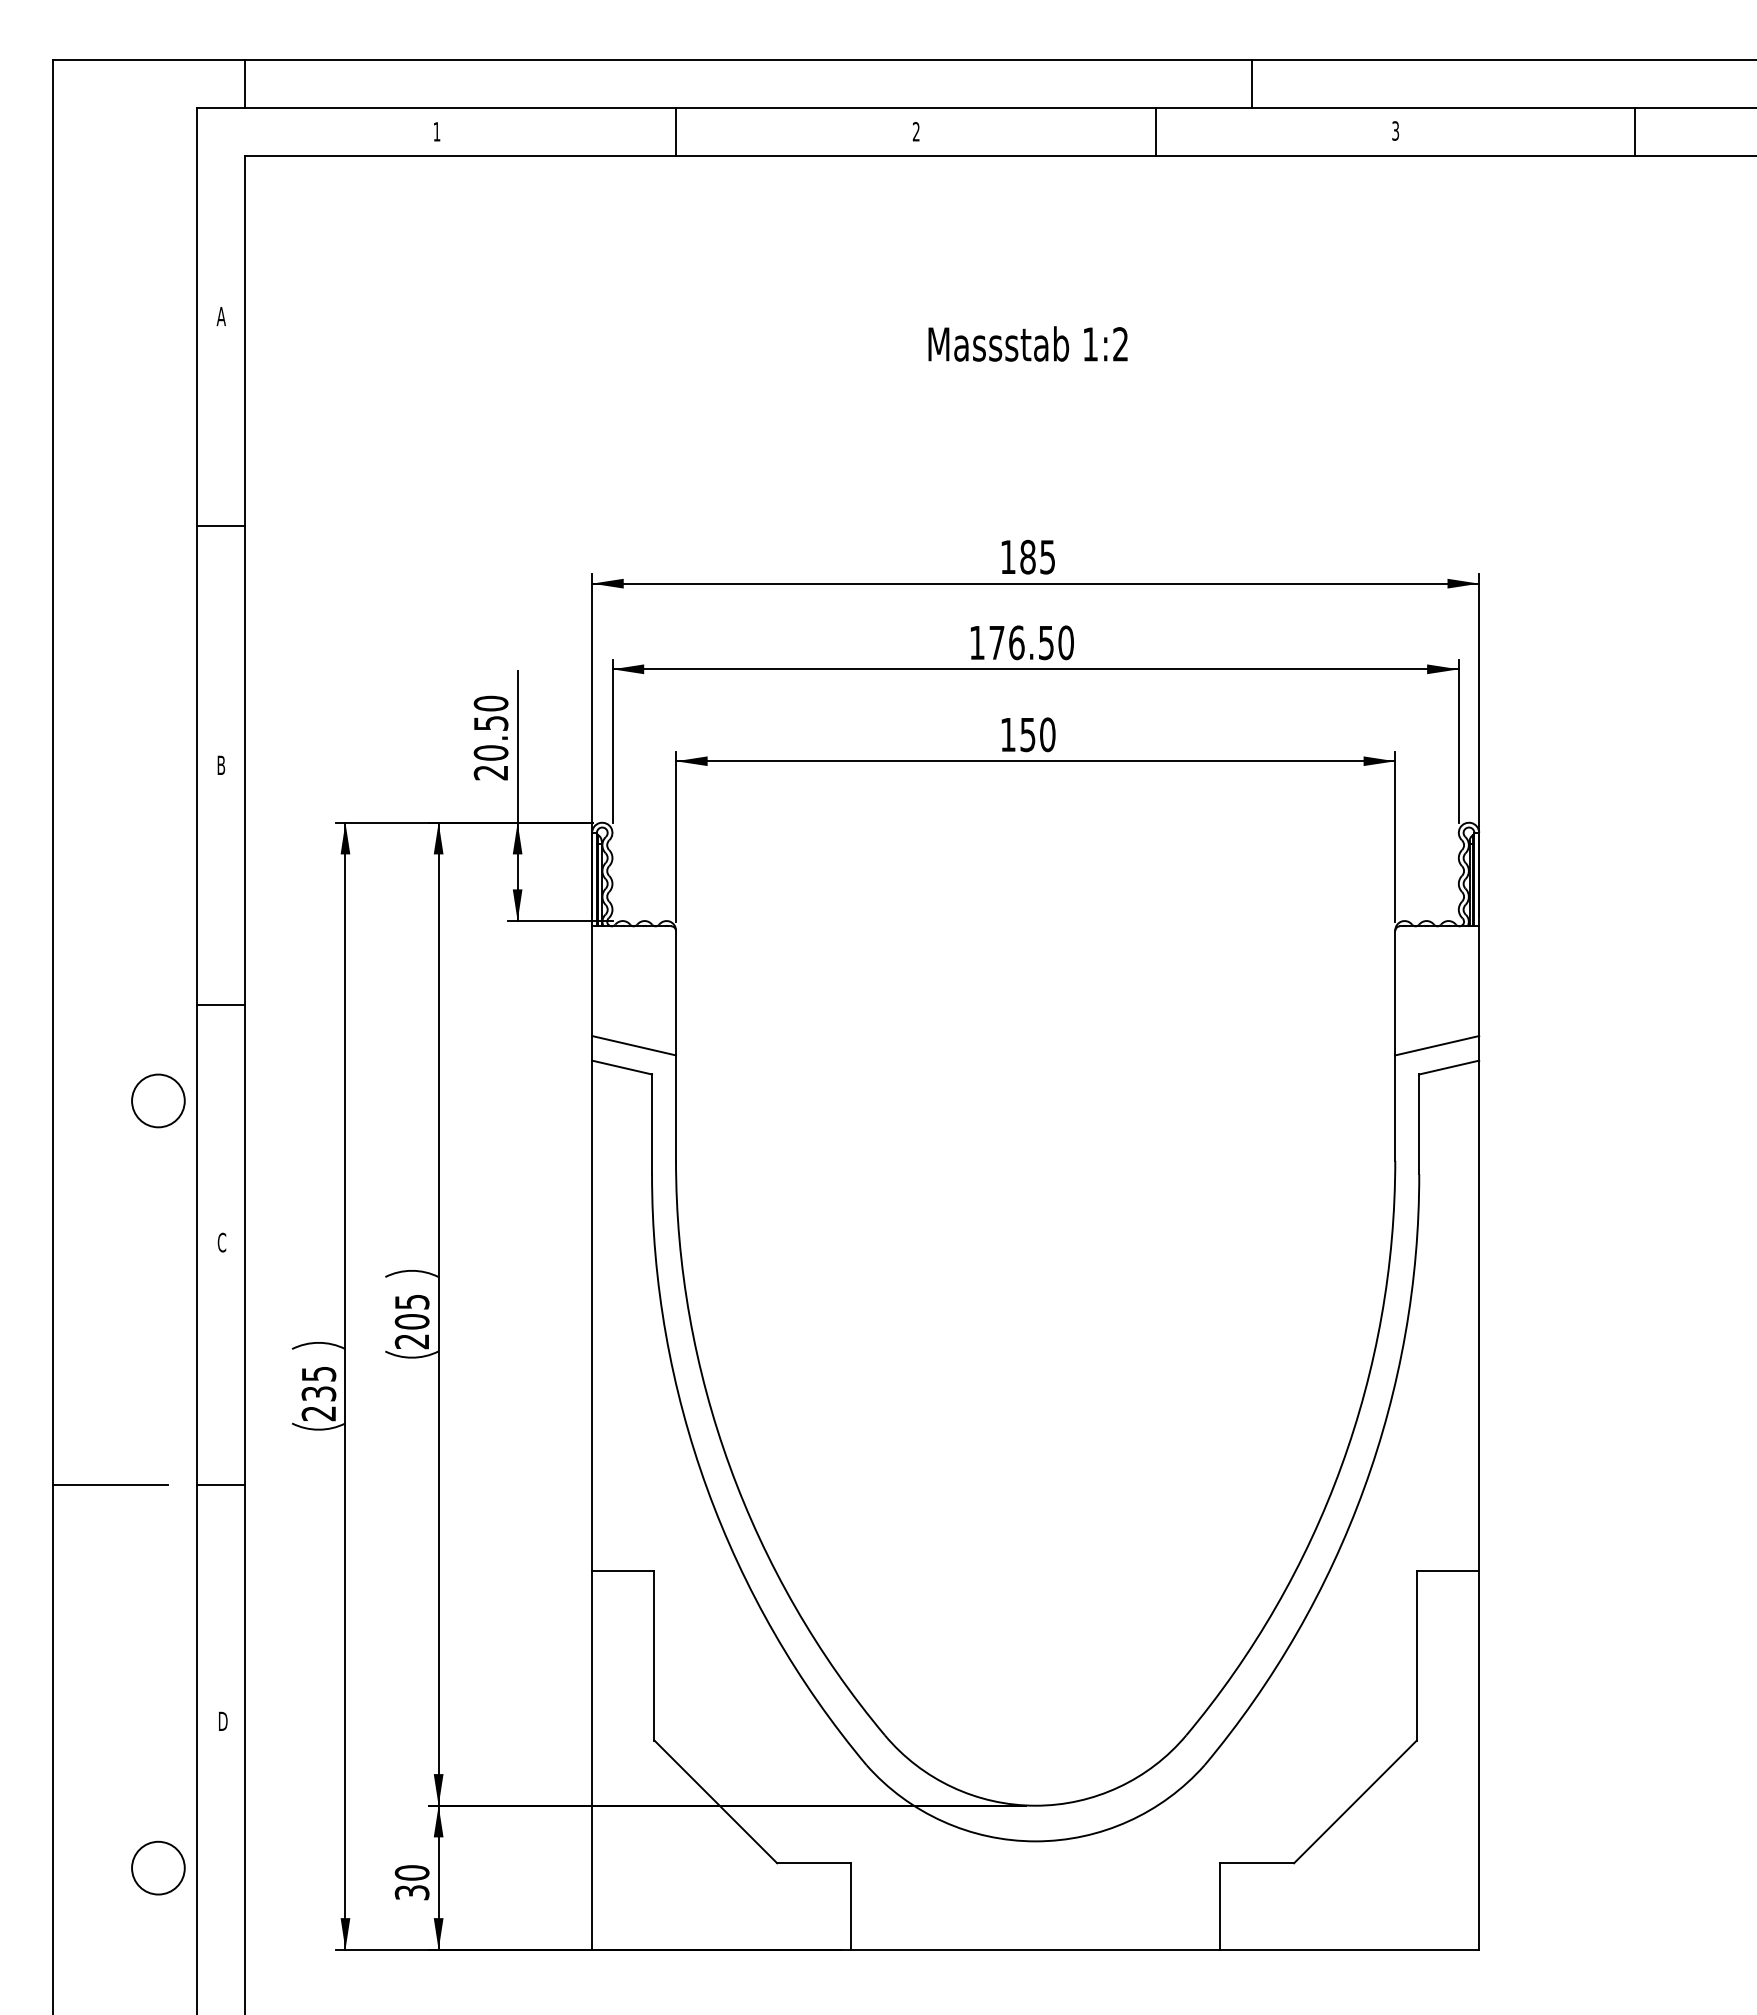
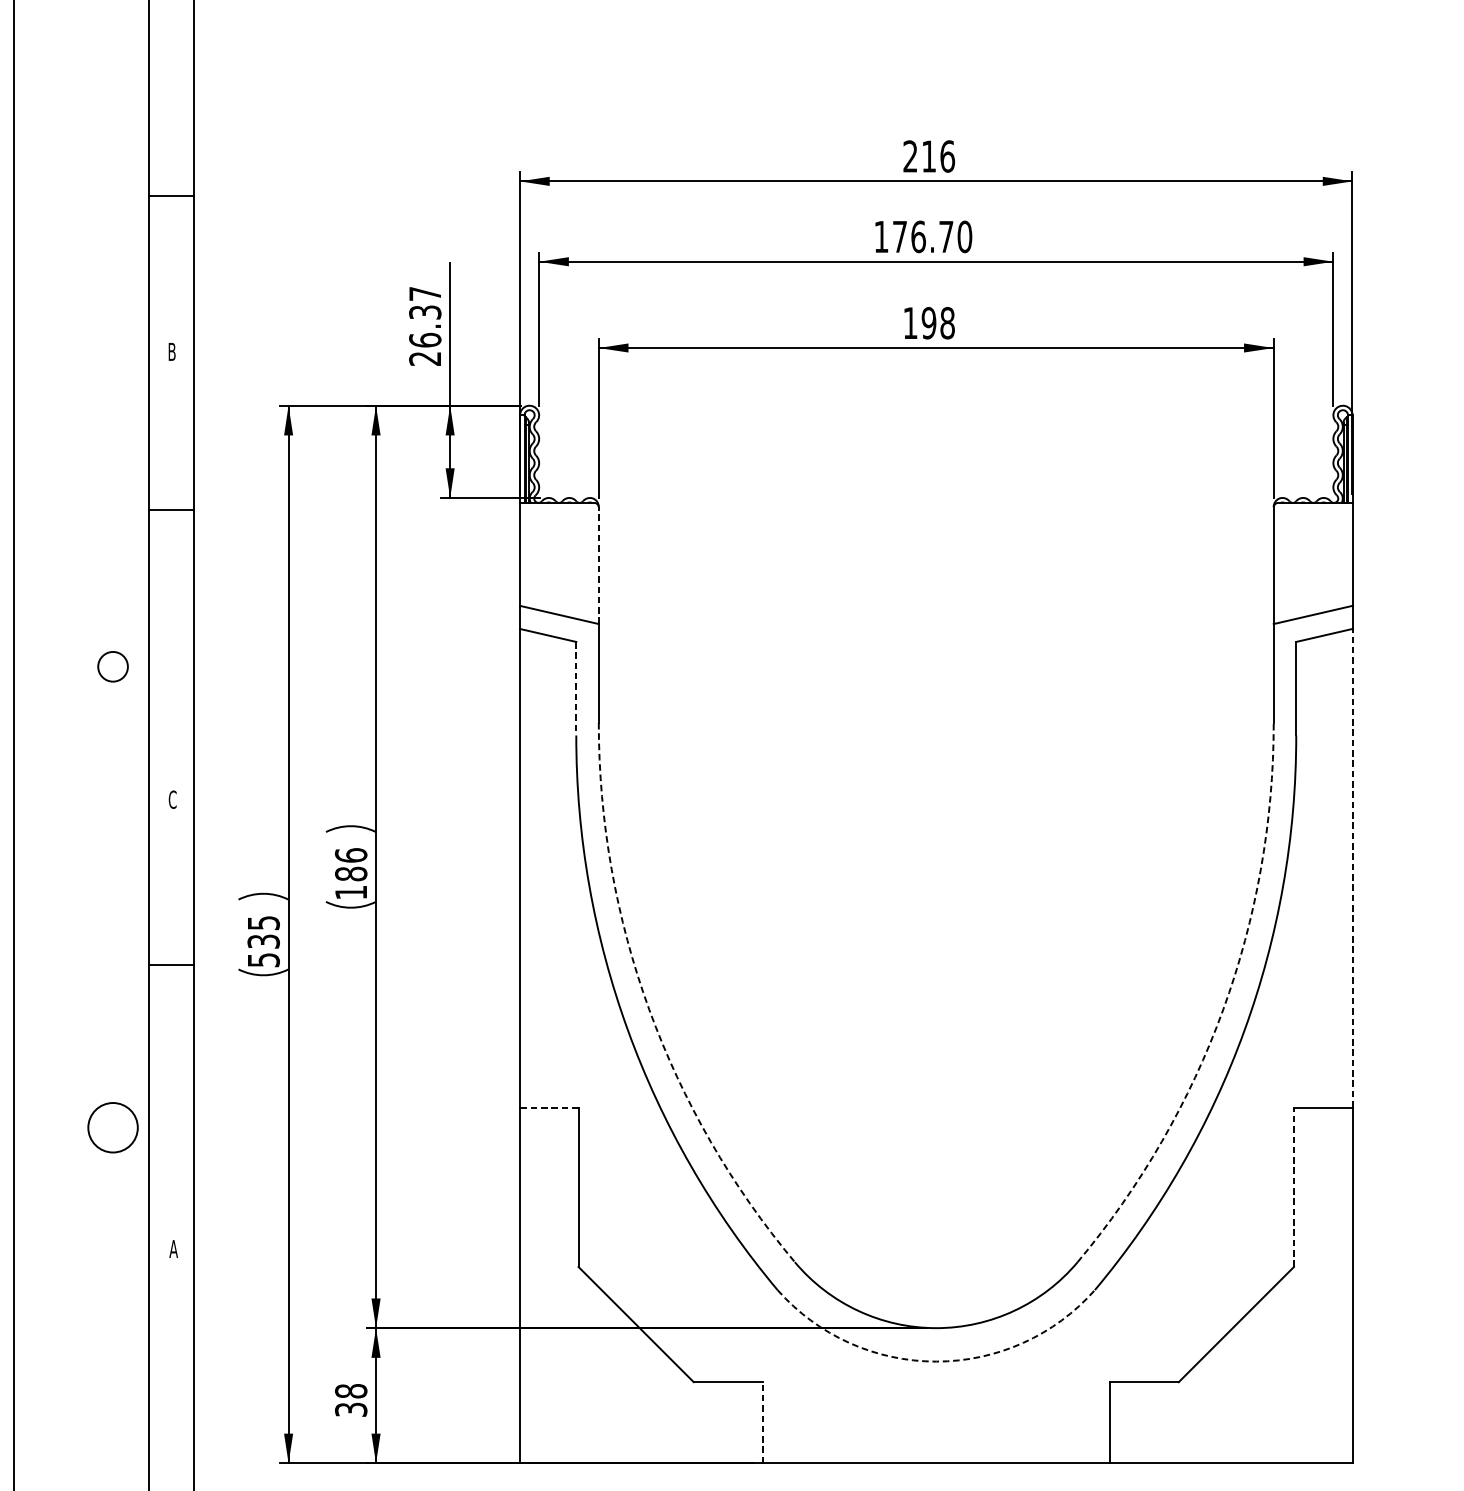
line: (220, 525) -> (171, 196), moved
text: (1027, 556) -> (928, 155), 185 -> 216
text: (1046, 643) -> (946, 237), 176.50 -> 176.70
text: (490, 727) -> (424, 316), 20.50 -> 26.37
text: (1037, 734) -> (938, 322), 150 -> 198
line: (676, 992) -> (599, 565), solid -> dashed
line: (220, 1005) -> (171, 510), moved
circle: (158, 1100) -> (113, 666), size x0.6
line: (652, 1124) -> (576, 688), solid -> dashed
line: (1479, 1315) -> (1352, 868), solid -> dashed
text: (411, 1321) -> (350, 873), 205 -> 186
text: (318, 1413) -> (263, 960), 235 -> 535
arc: (729, 1466) -> (648, 1009), solid -> dashed
arc: (1341, 1466) -> (1223, 1009), solid -> dashed
line: (110, 1484) -> (68, 1026), removed
line: (220, 1484) -> (171, 964), moved
line: (622, 1570) -> (548, 1107), solid -> dashed
line: (1416, 1655) -> (1293, 1187), solid -> dashed
text: (222, 1720) -> (173, 1248), D -> A
arc: (1035, 1841) -> (936, 1361), solid -> dashed
circle: (158, 1867) -> (113, 1127), moved
text: (412, 1872) -> (351, 1390), 30 -> 38
line: (851, 1906) -> (763, 1422), solid -> dashed

